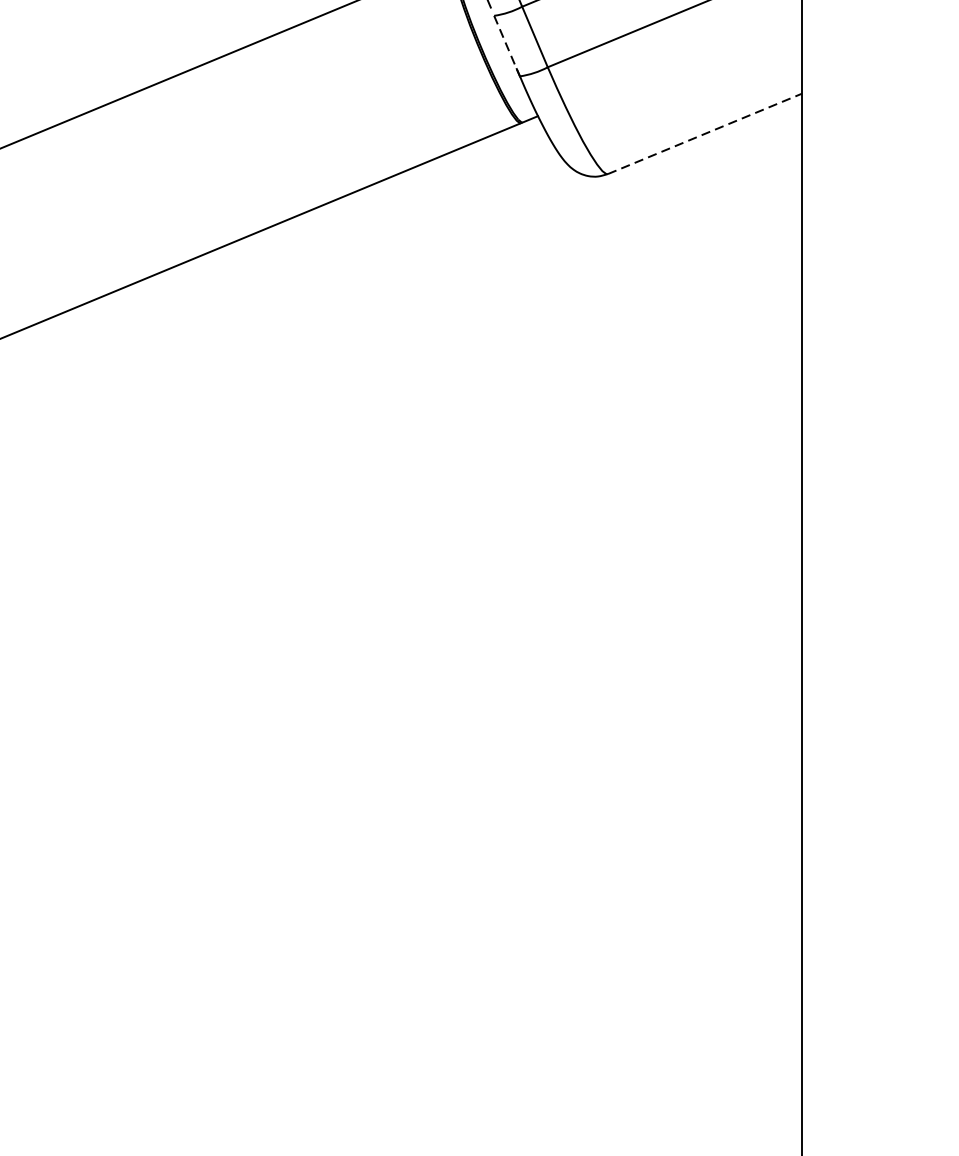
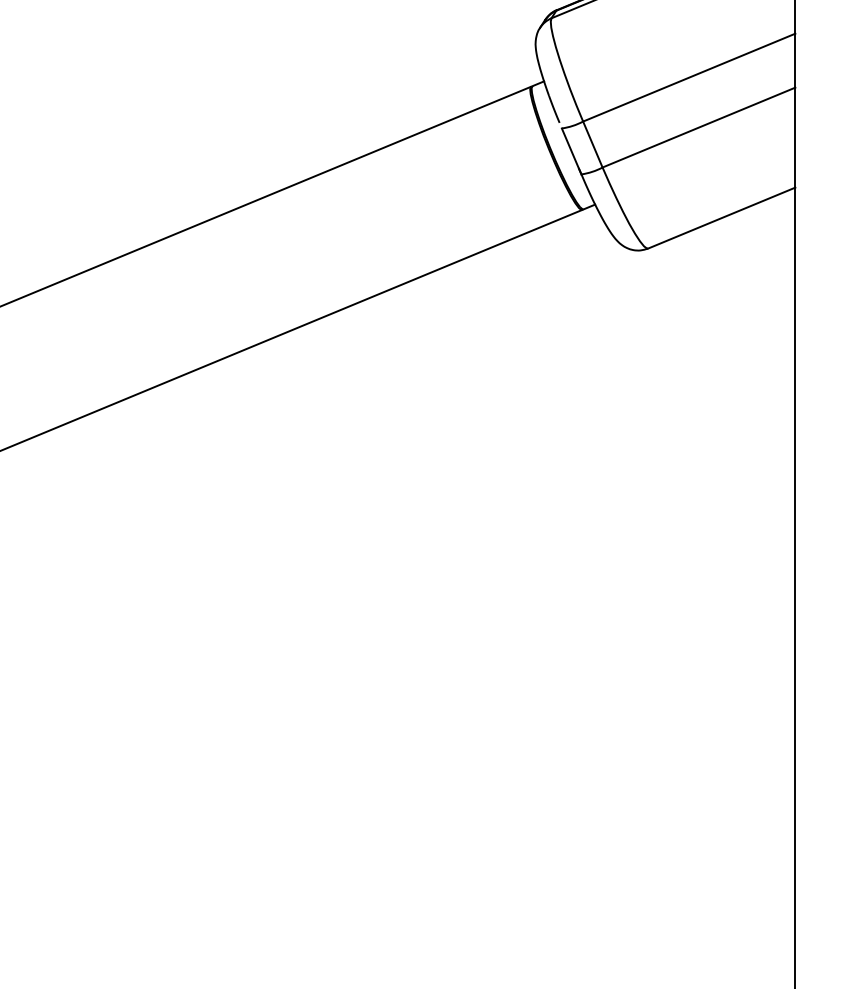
line: (506, 46) -> (571, 151), dashed -> solid
line: (704, 134) -> (721, 218), dashed -> solid

